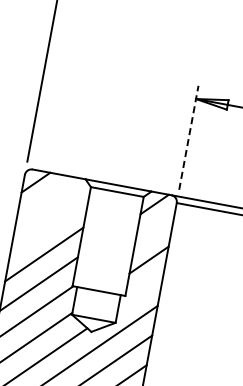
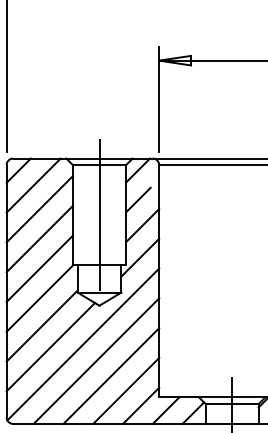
line: (189, 137) -> (159, 99), dashed -> solid
line: (47, 200) -> (33, 185), added
line: (49, 225) -> (39, 209), added
line: (149, 233) -> (138, 199), added
line: (108, 241) -> (99, 214), added
line: (141, 291) -> (140, 257), added

